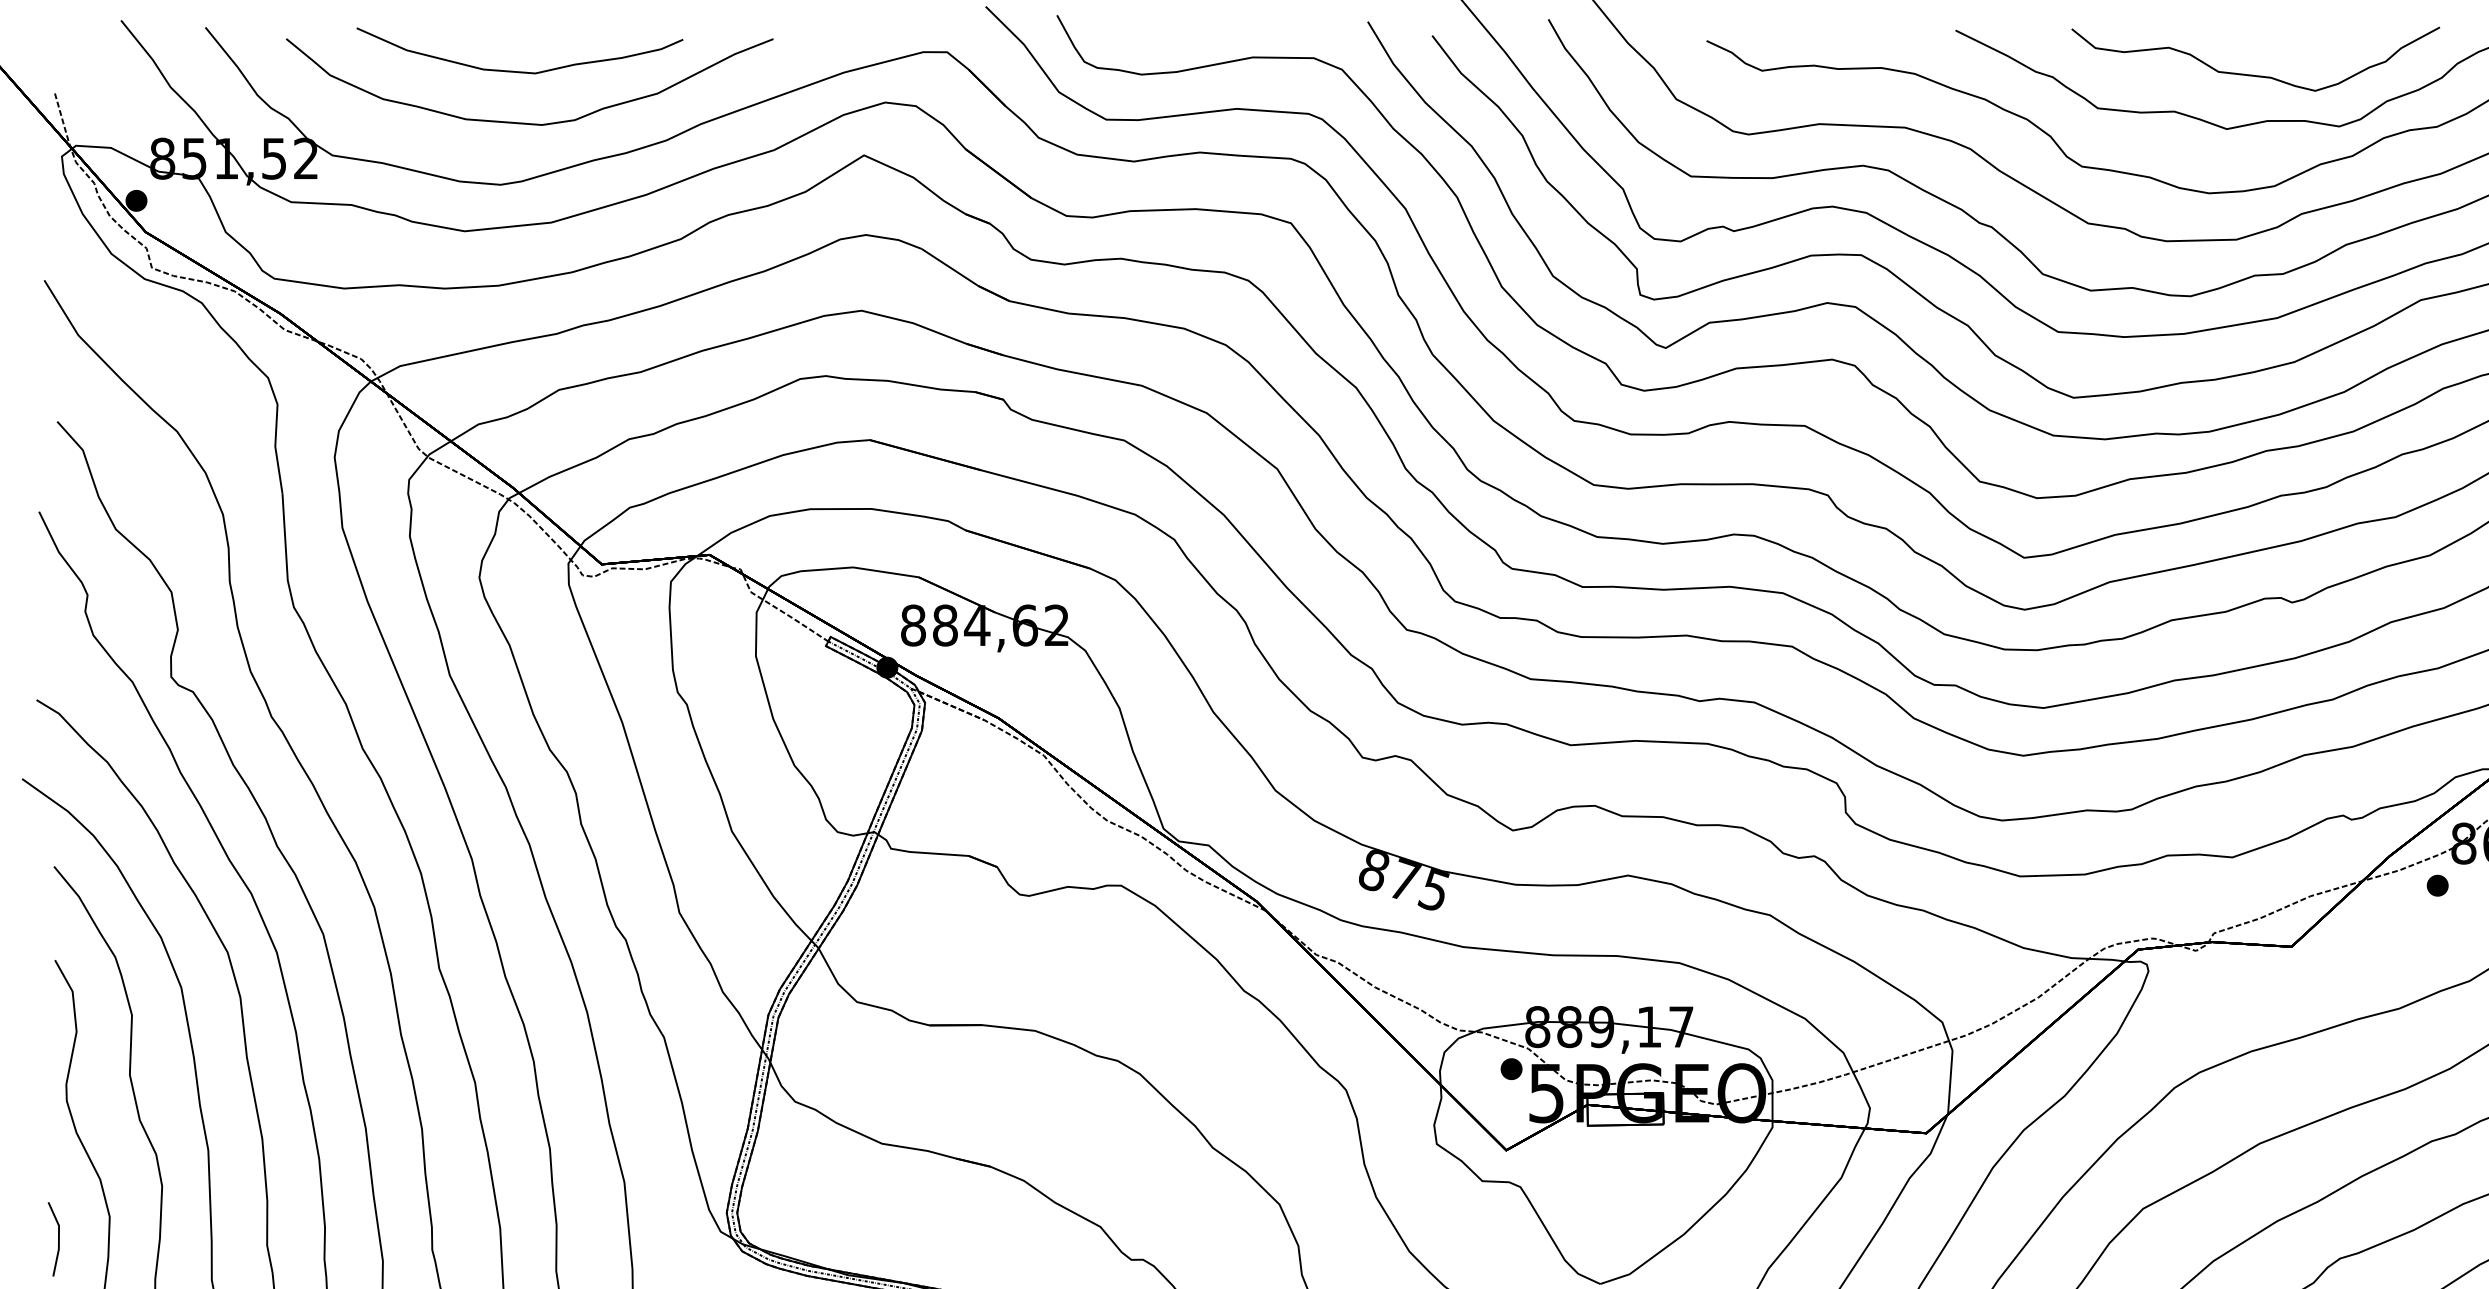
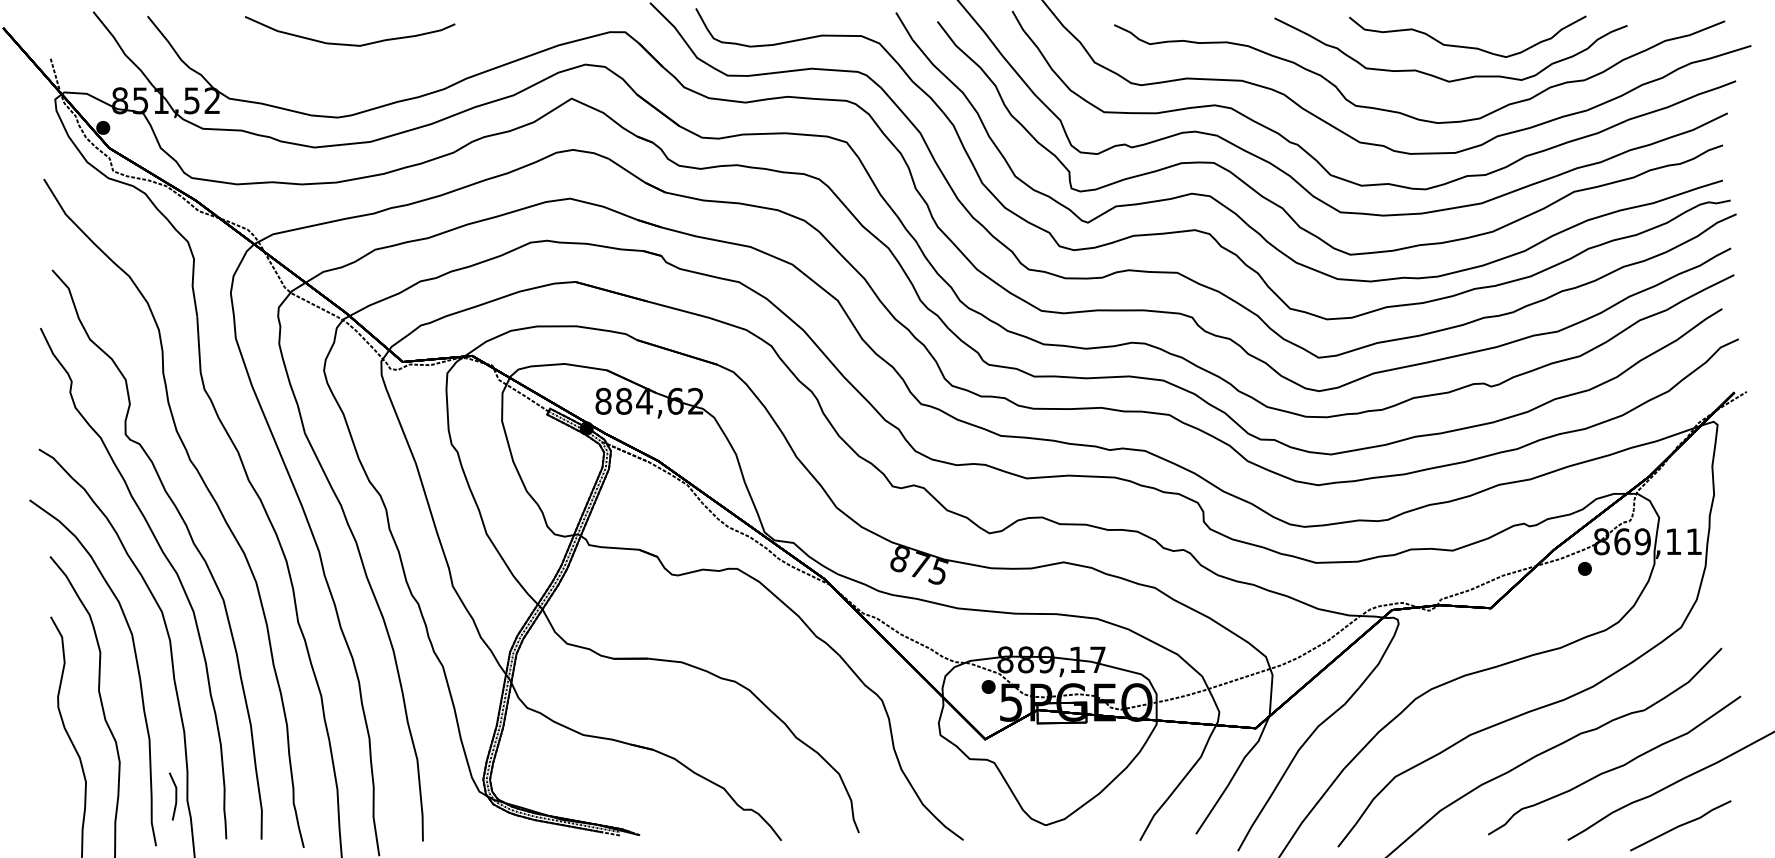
curve: (529, 122) -> (356, 77), removed
line: (57, 1239) -> (175, 796), moved

